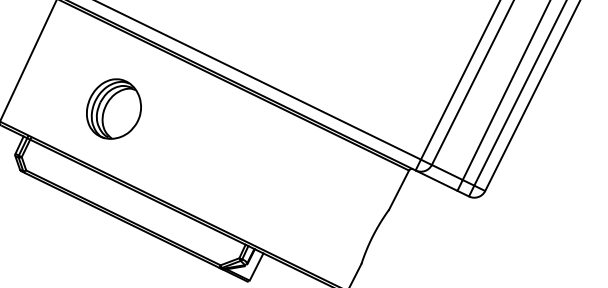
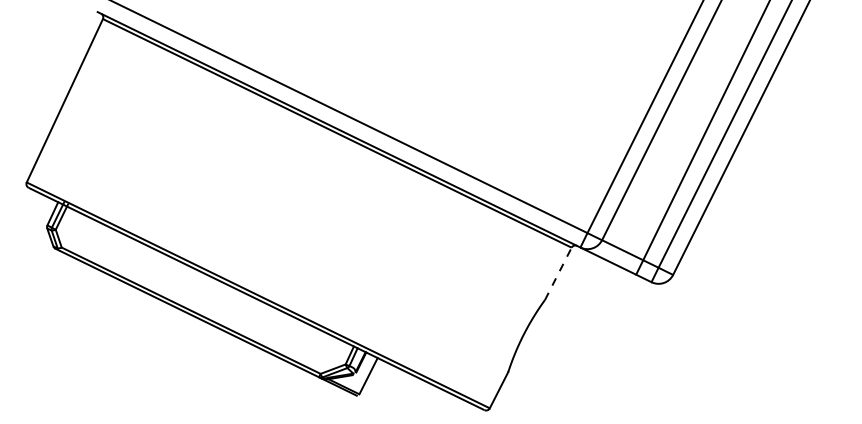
part: (113, 108) -> (178, 165), removed
line: (399, 189) -> (558, 273), solid -> dashed

